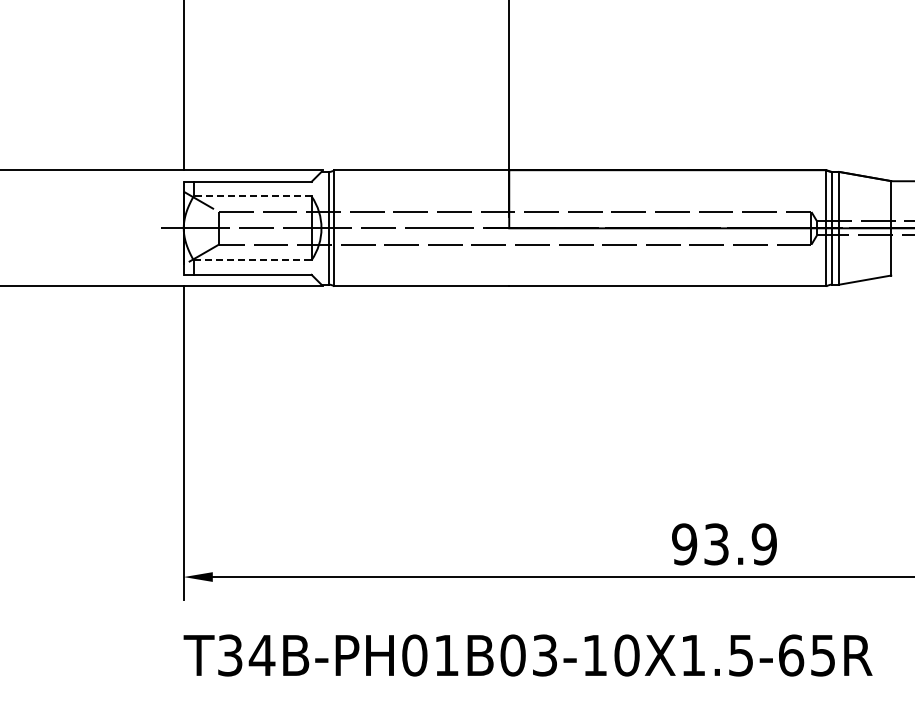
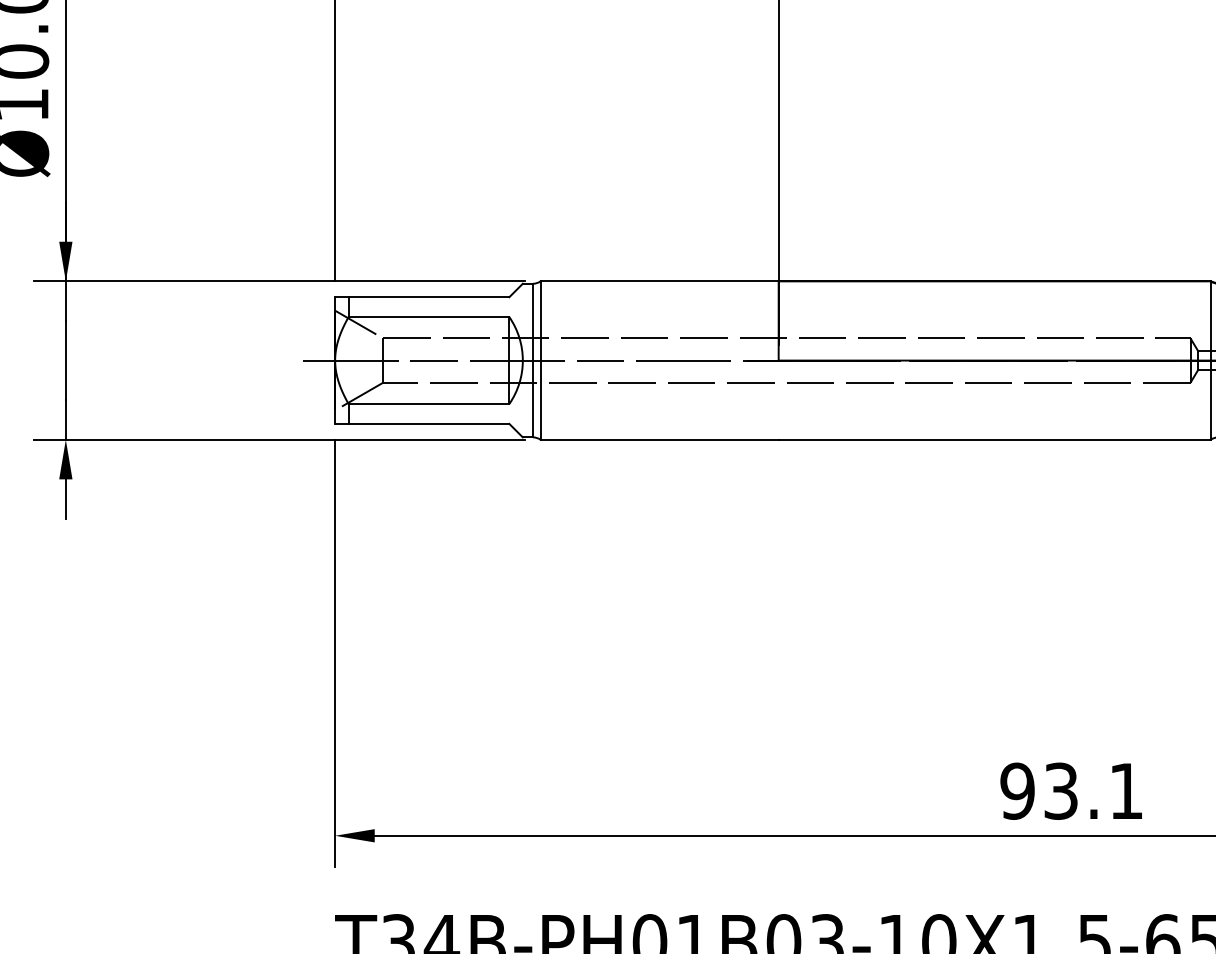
line: (252, 196) -> (428, 317), dashed -> solid
line: (252, 260) -> (428, 404), dashed -> solid
text: (763, 544) -> (1125, 791), 93.9 -> 93.1

